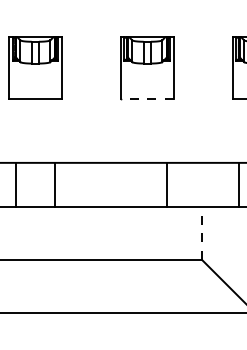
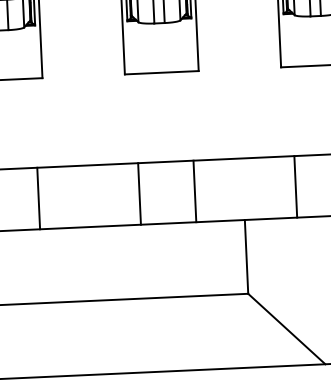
line: (146, 98) -> (160, 72), dashed -> solid
line: (127, 184) -> (139, 193), added
line: (201, 232) -> (245, 255), dashed -> solid

